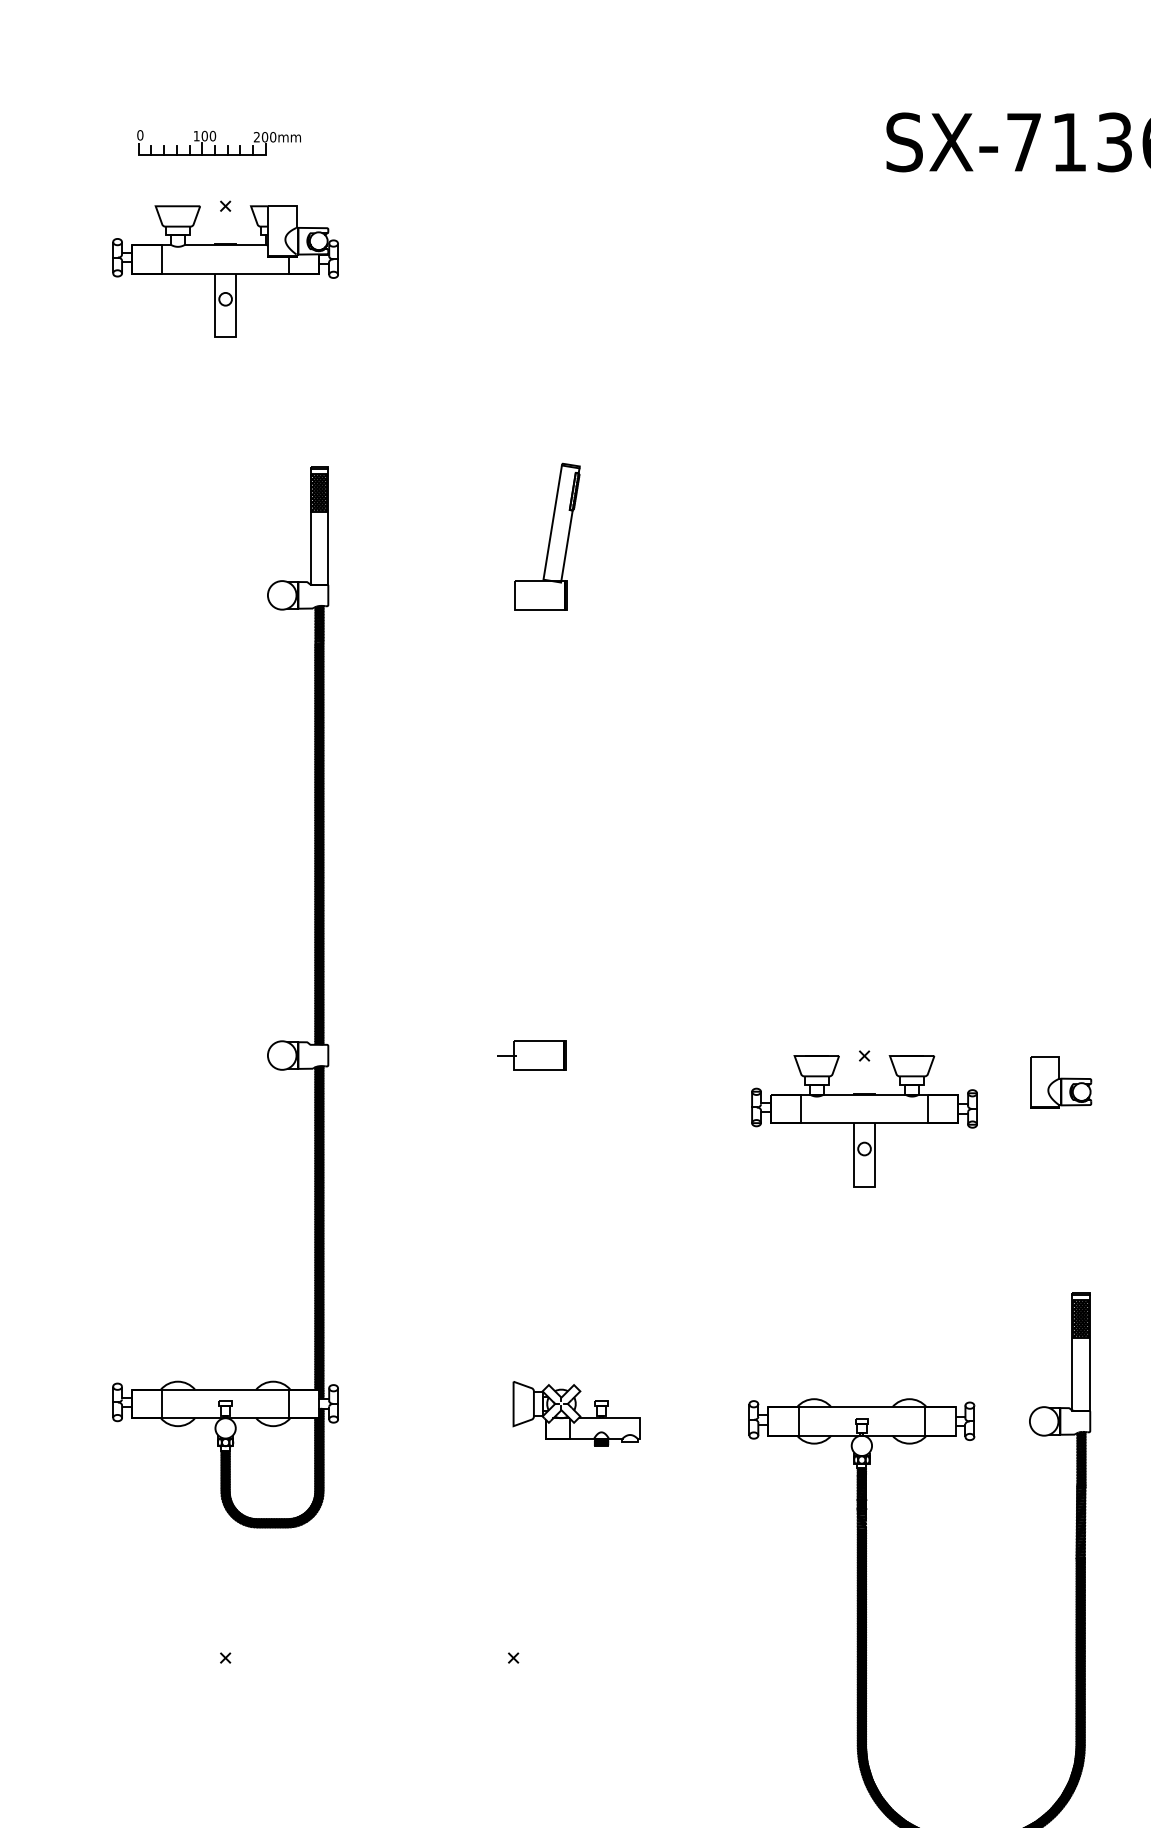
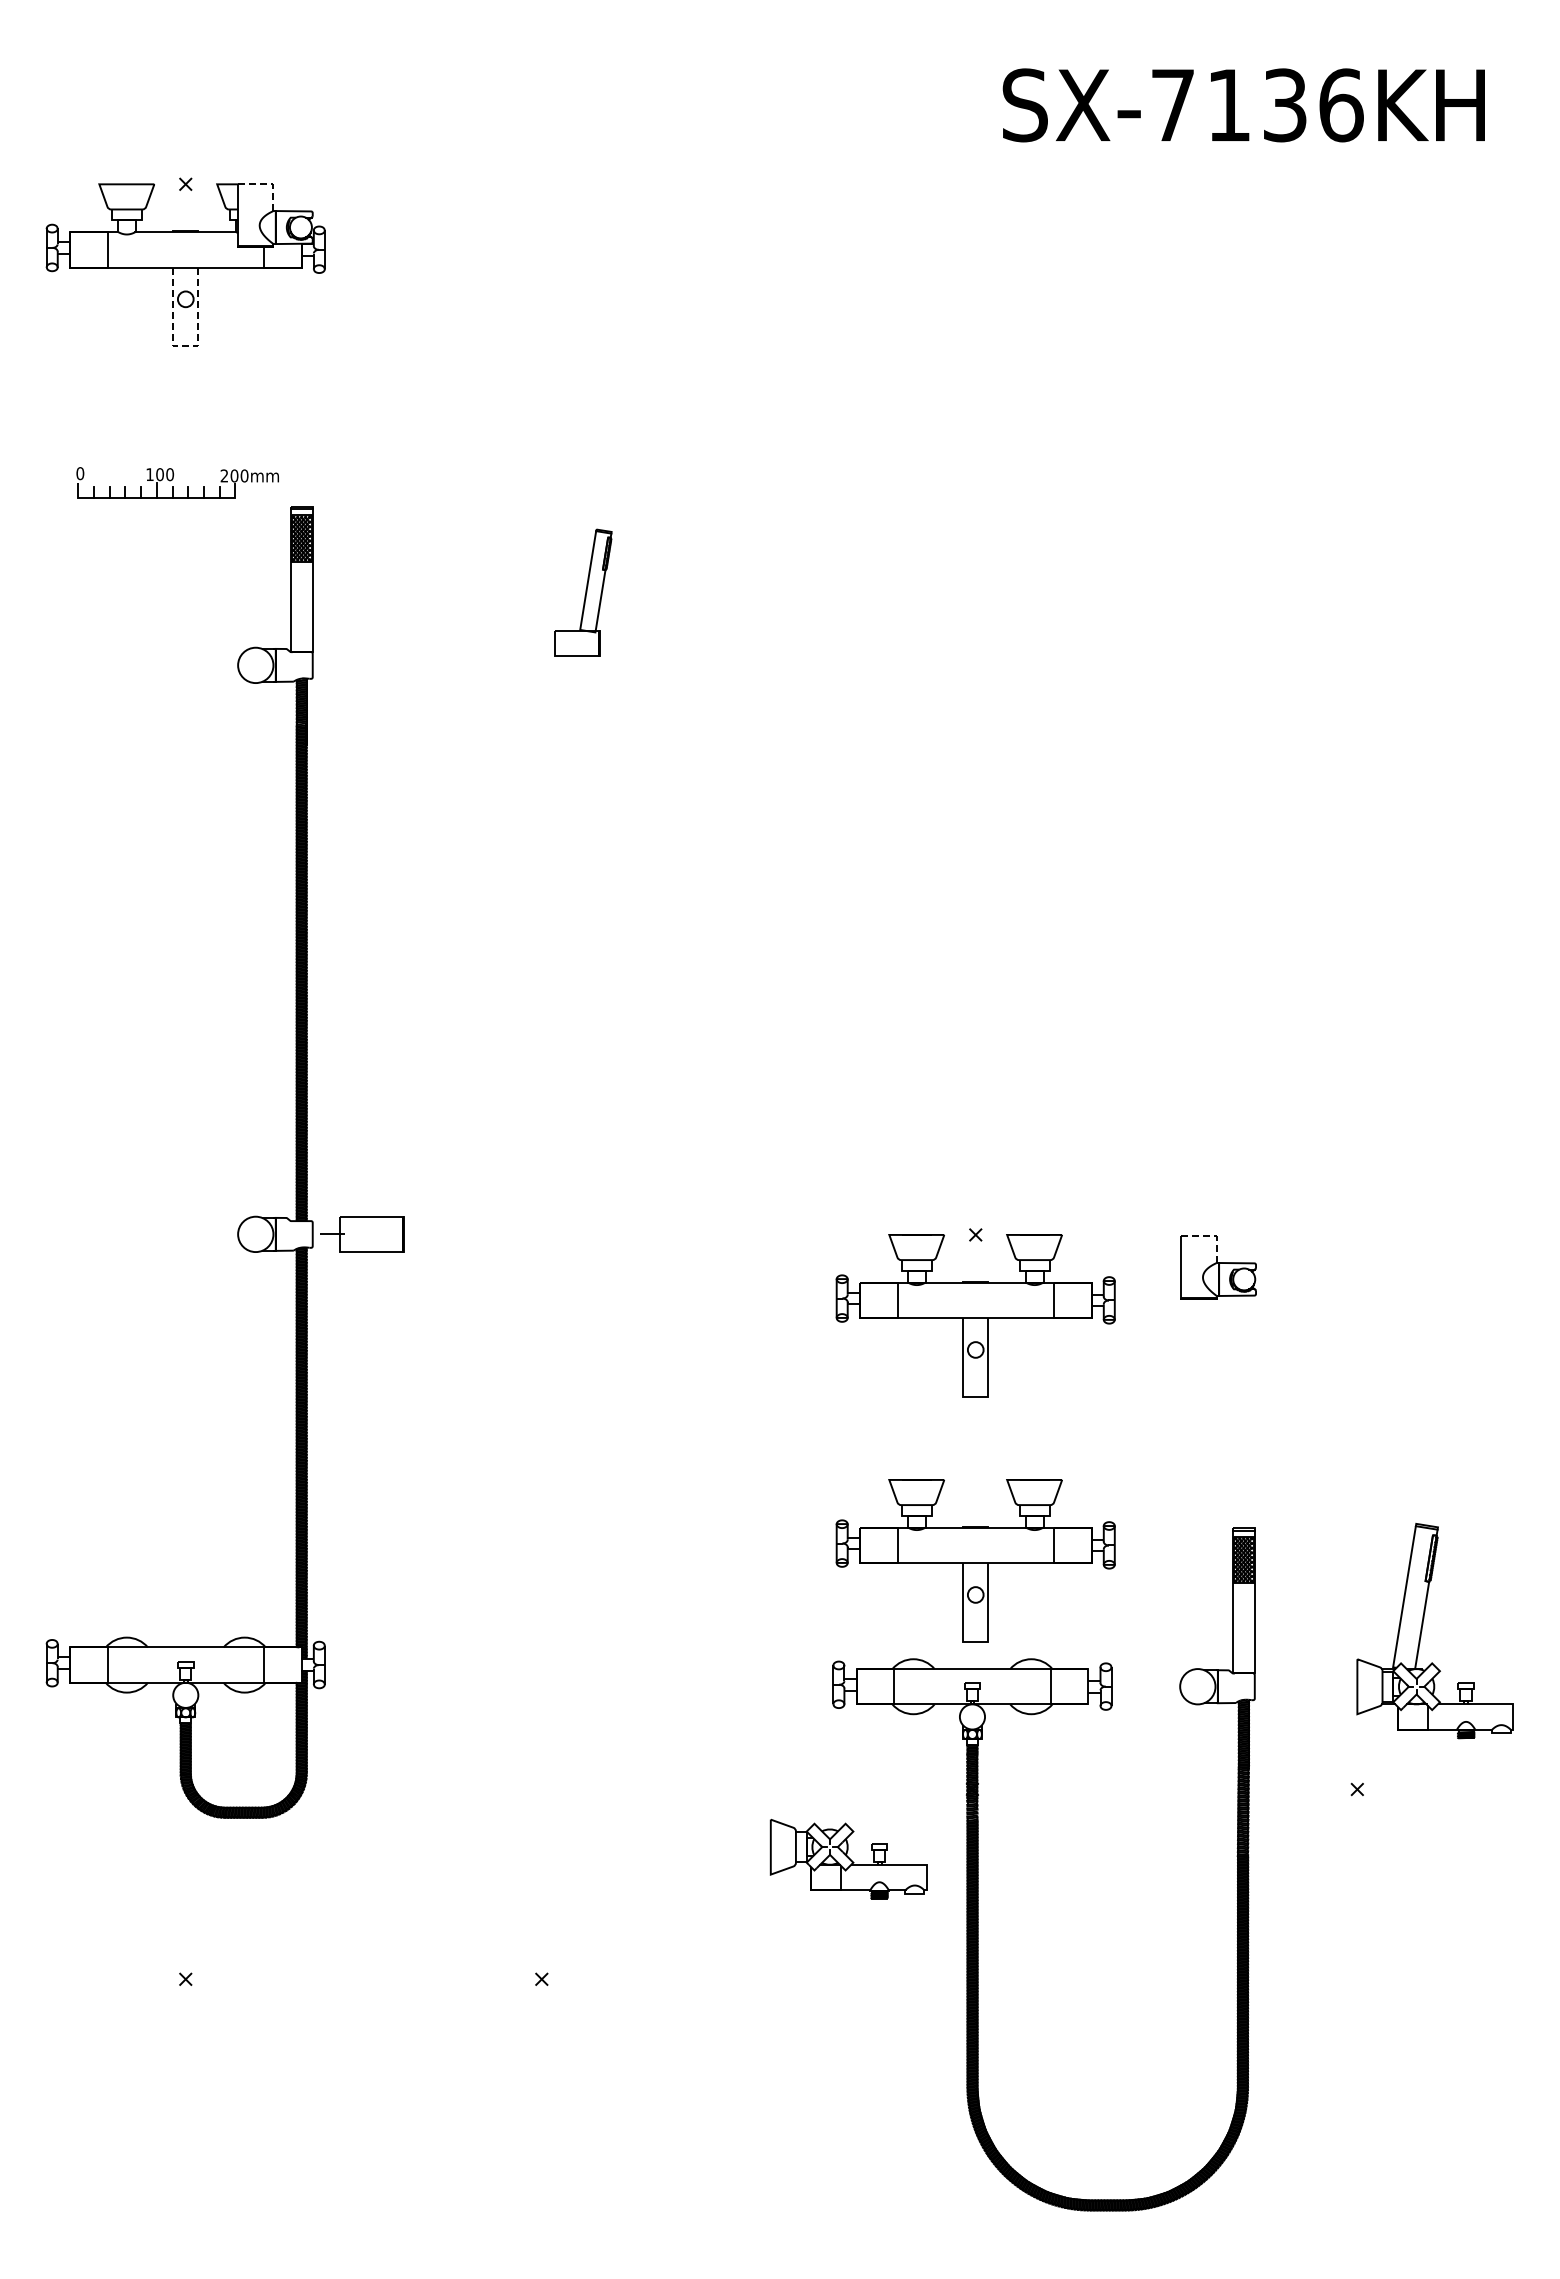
part: (218, 142) -> (177, 482), moved
line: (293, 206) -> (269, 184), solid -> dashed
line: (225, 337) -> (185, 346), solid -> dashed
part: (547, 536) -> (583, 592), size x0.7
part: (531, 1055) -> (362, 1234), moved
line: (1056, 1057) -> (1212, 1236), solid -> dashed
part: (864, 1319) -> (975, 1560), added
part: (576, 1413) -> (848, 1858), moved

